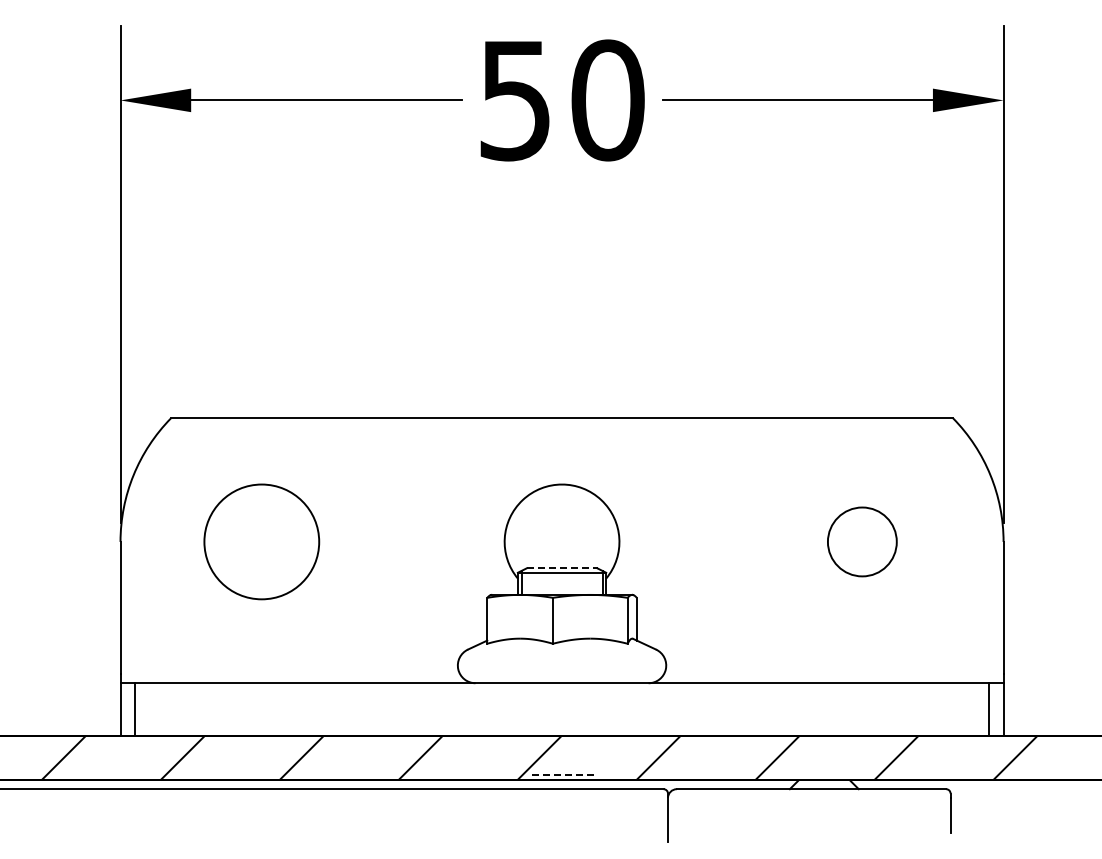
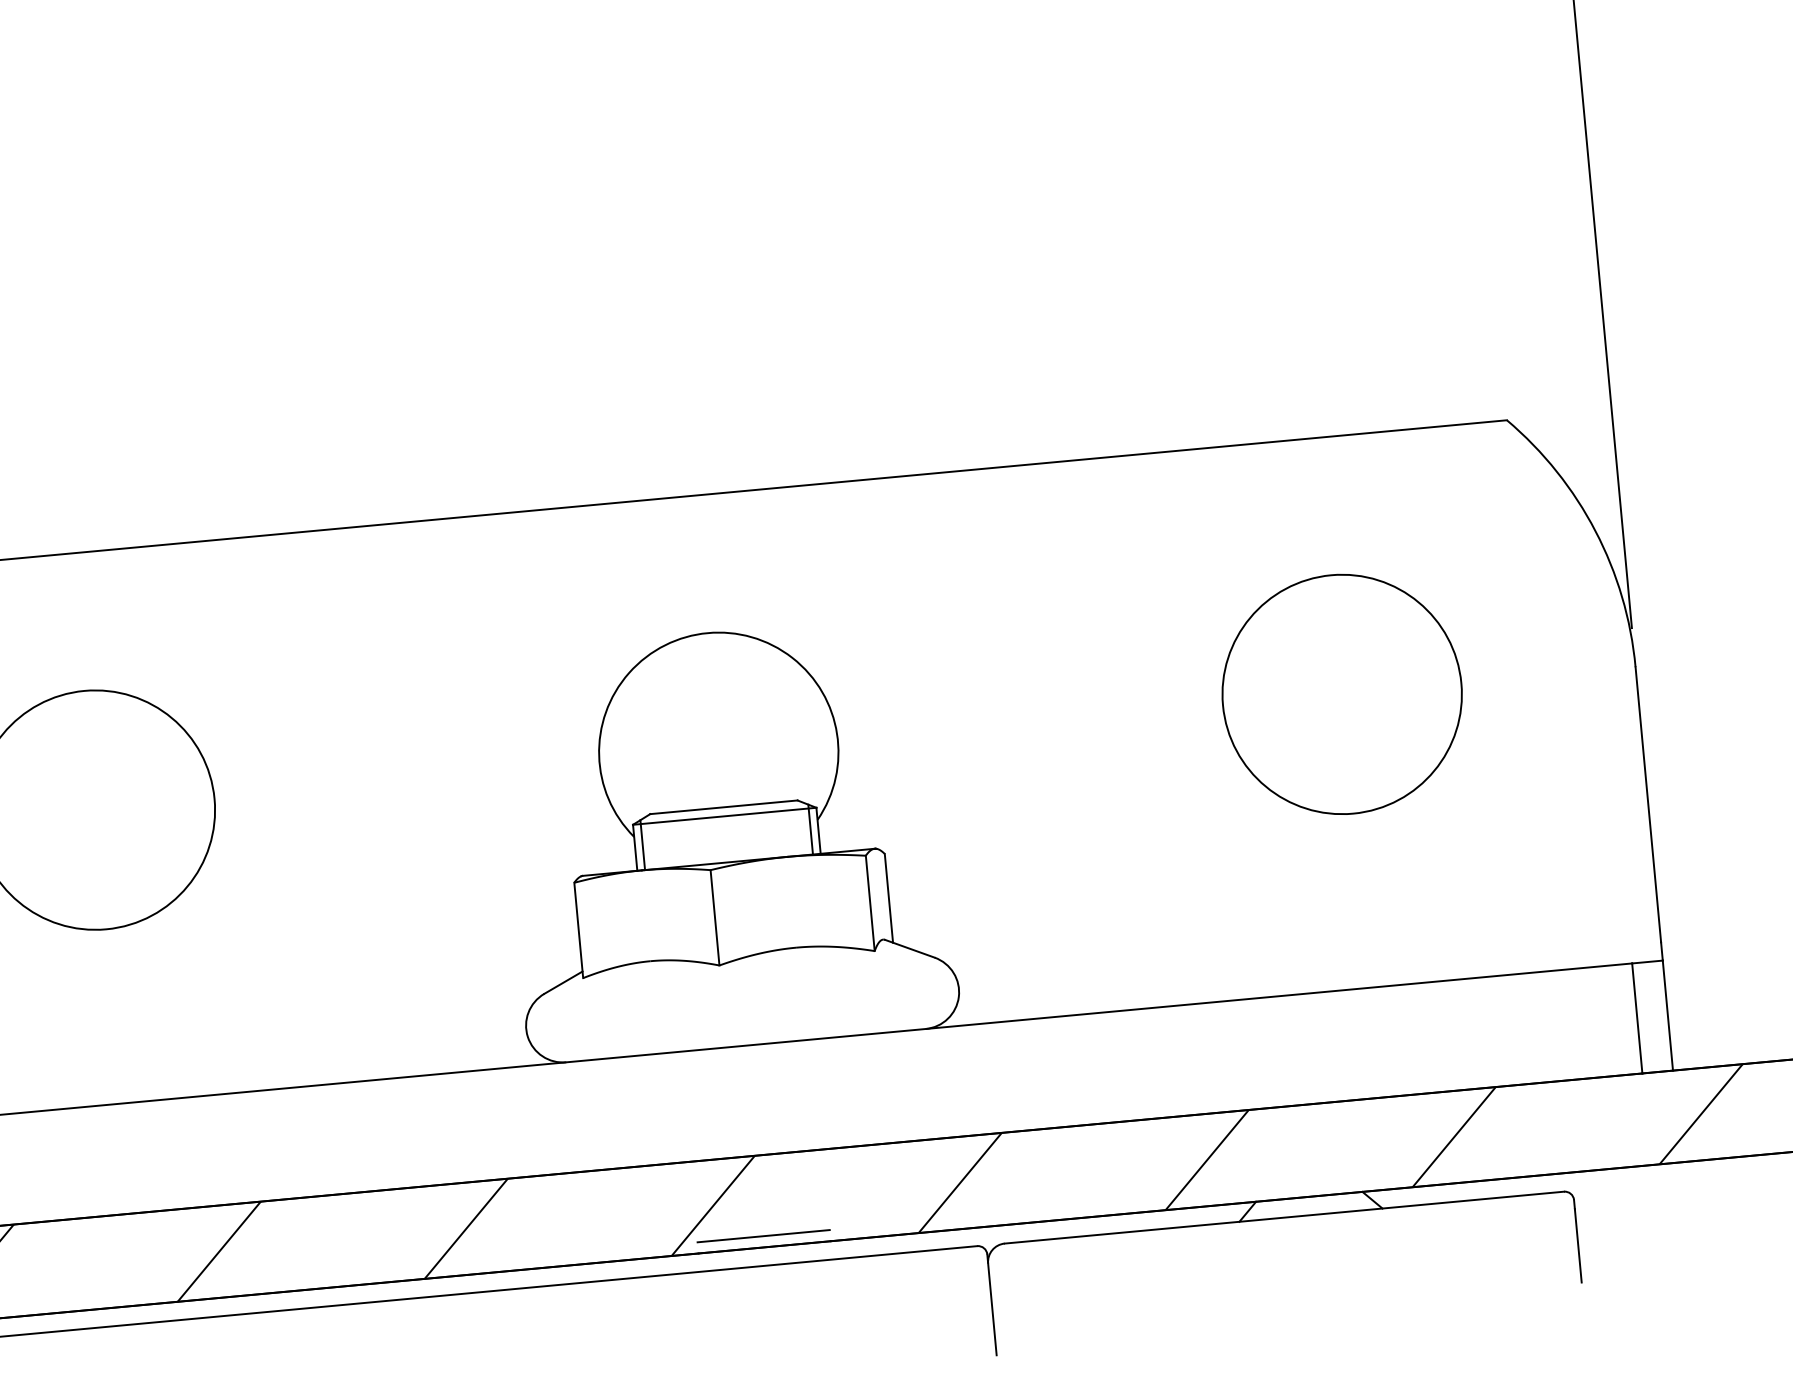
circle: (862, 541) -> (1342, 693), size x1.67
line: (562, 568) -> (724, 807), dashed -> solid
line: (562, 774) -> (764, 1235), dashed -> solid

